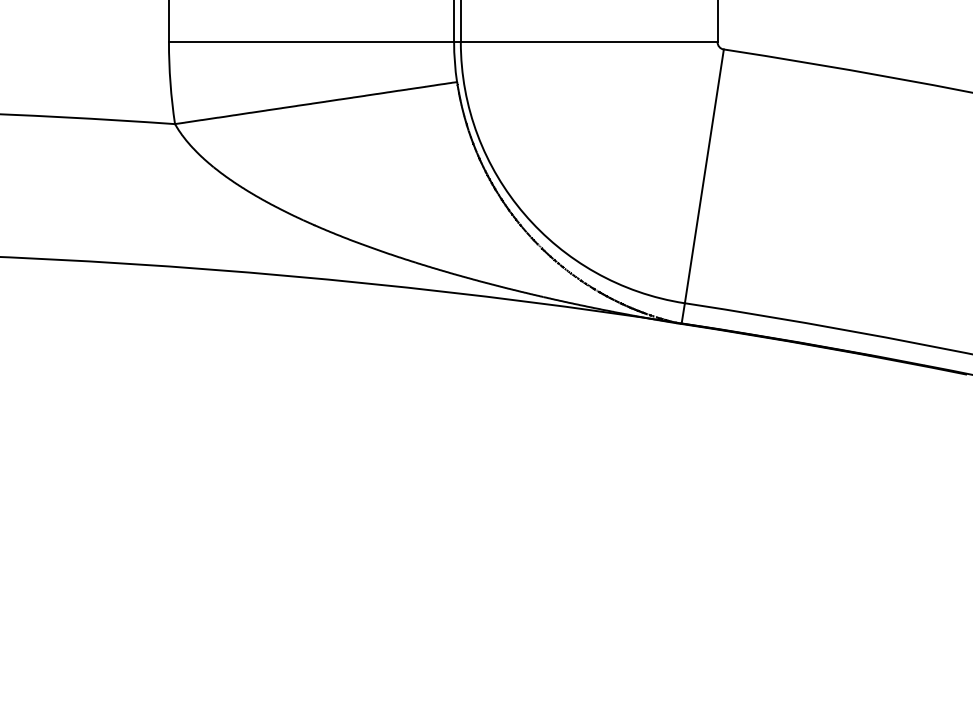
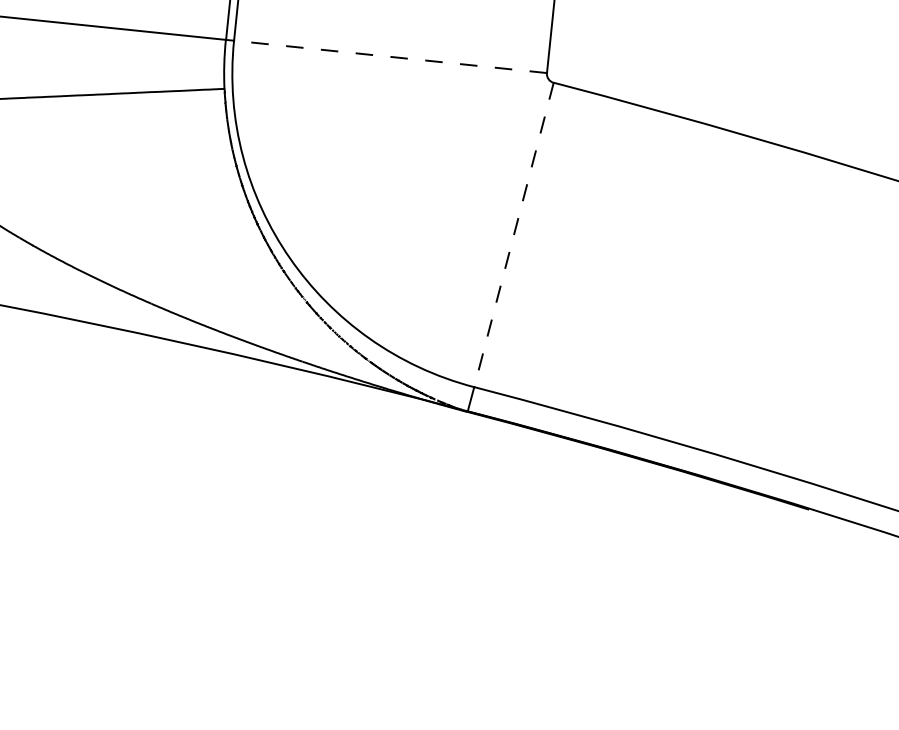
line: (588, 42) -> (389, 57), solid -> dashed
line: (704, 176) -> (514, 235), solid -> dashed

